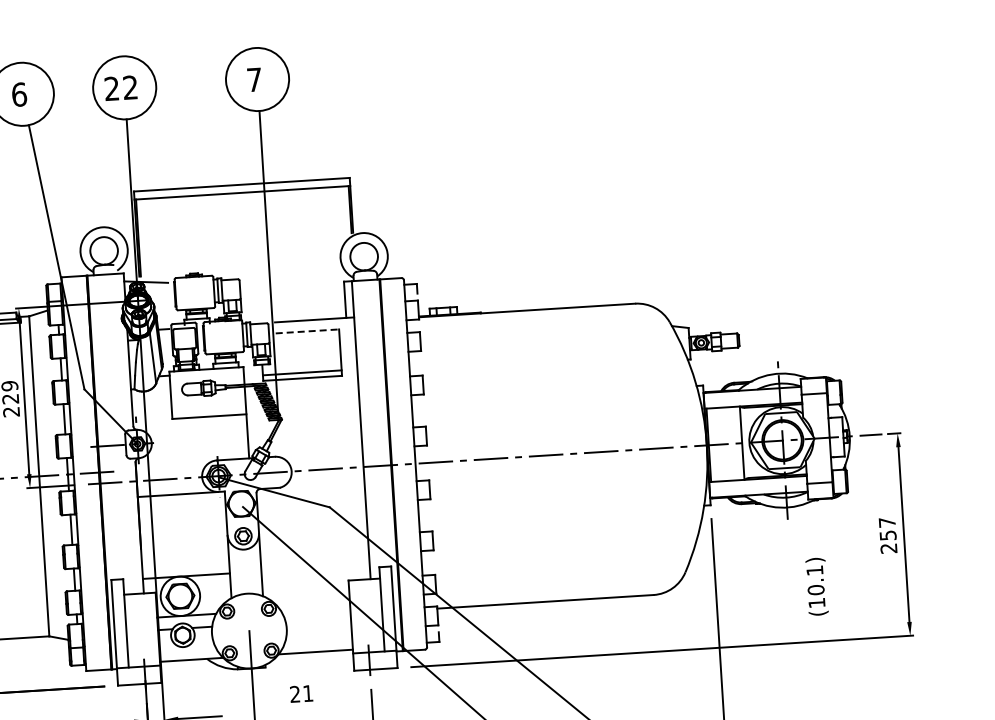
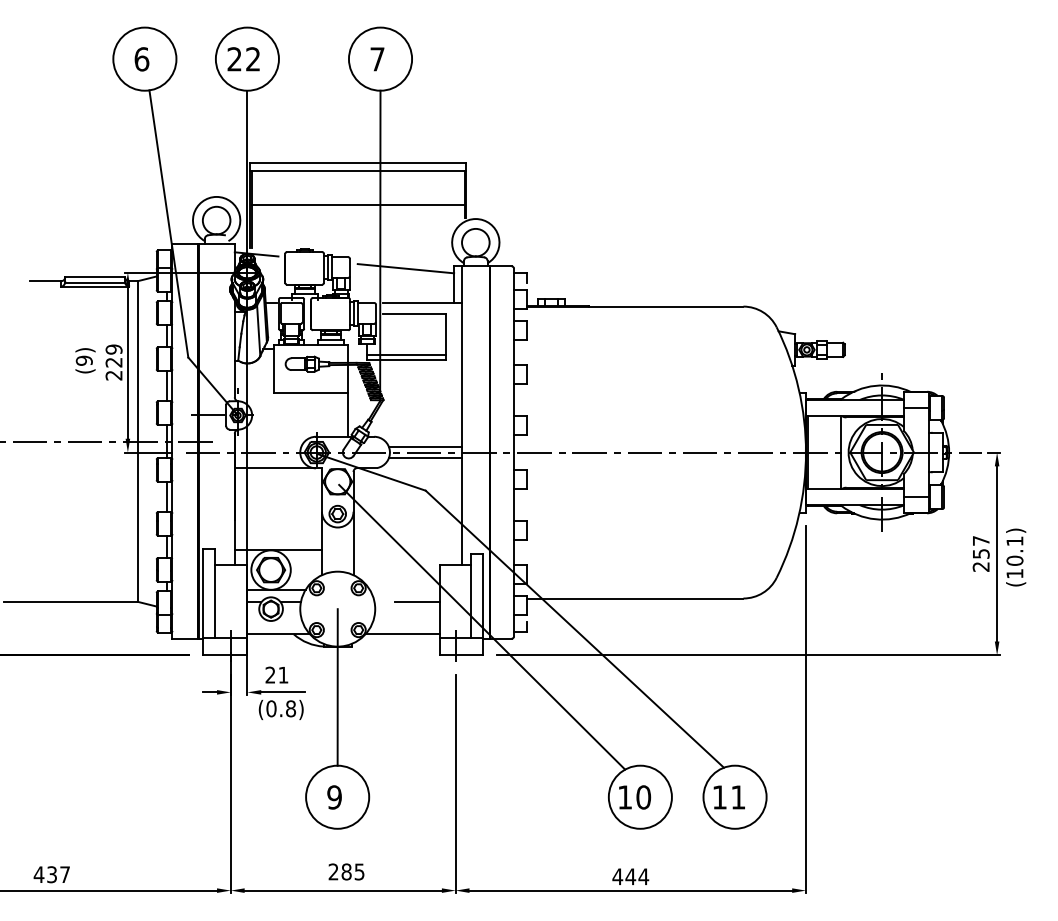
line: (243, 226) -> (357, 204), added
line: (295, 286) -> (405, 268), added
line: (307, 331) -> (414, 313), dashed -> solid
line: (326, 463) -> (425, 446), added
line: (327, 475) -> (425, 458), added
text: (817, 586) -> (1016, 557), moved
line: (327, 619) -> (416, 602), added
text: (301, 693) -> (276, 674), moved

